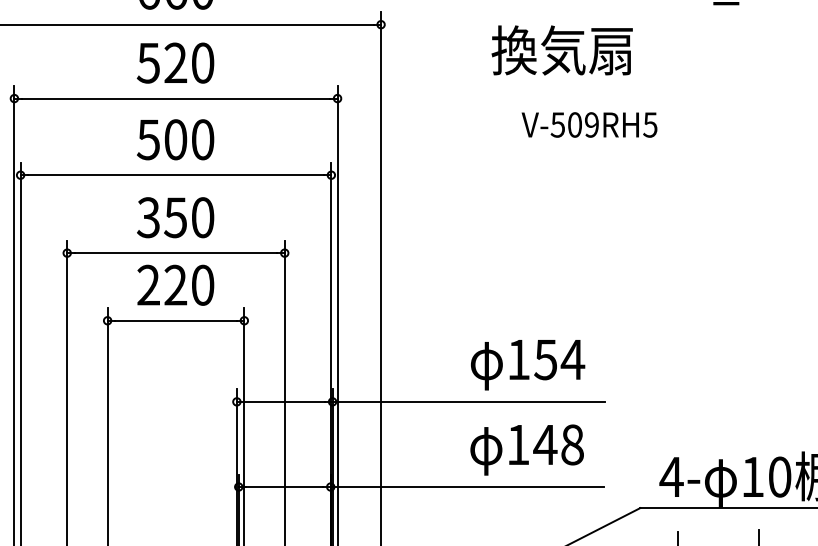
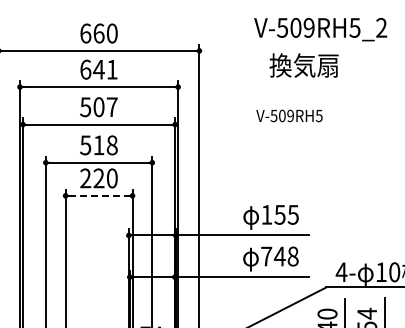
text: (560, 50) -> (303, 65), moved
text: (174, 62) -> (98, 69), 520 -> 641
text: (589, 123) -> (289, 115), moved
text: (201, 140) -> (111, 107), 500 -> 507
text: (174, 217) -> (98, 145), 350 -> 518
line: (176, 320) -> (99, 195), solid -> dashed
text: (573, 358) -> (293, 214), 154 -> 155
text: (518, 444) -> (266, 256), 148 -> 748

